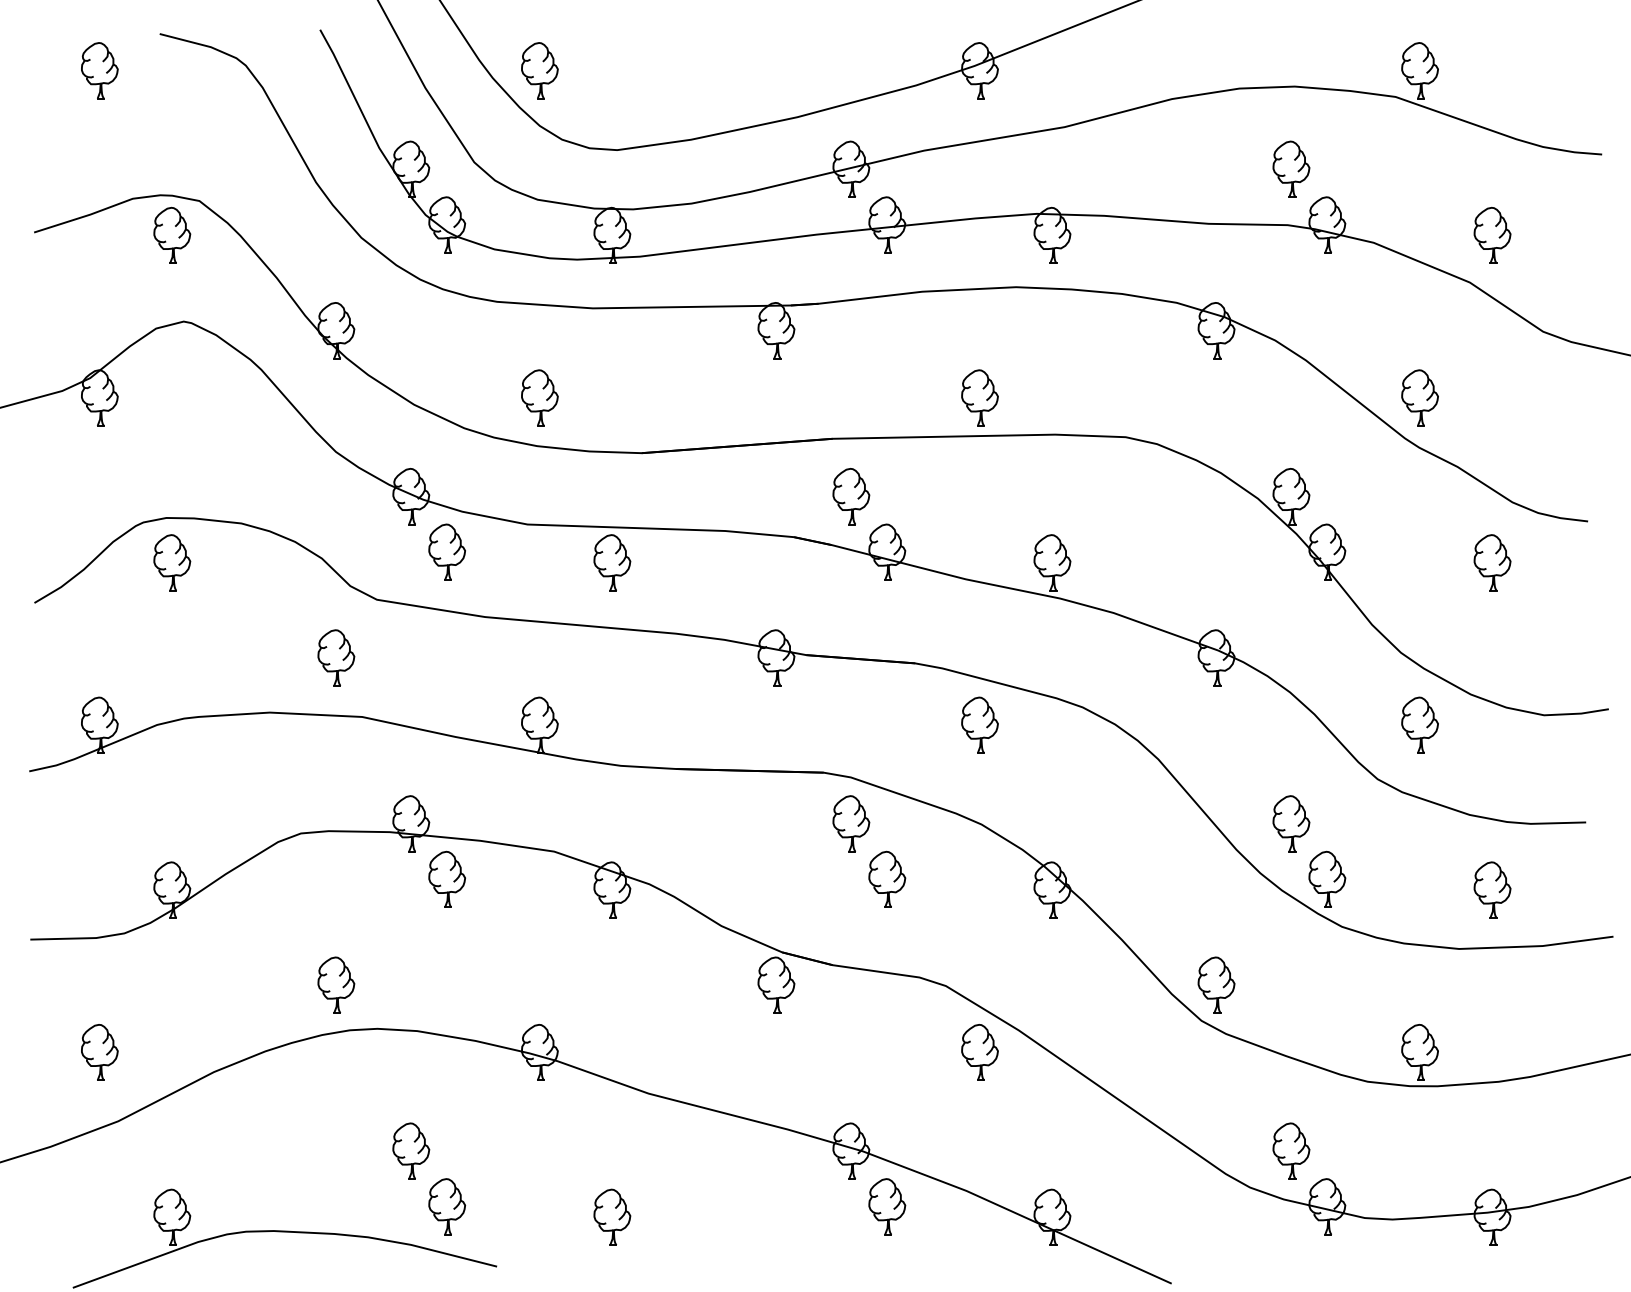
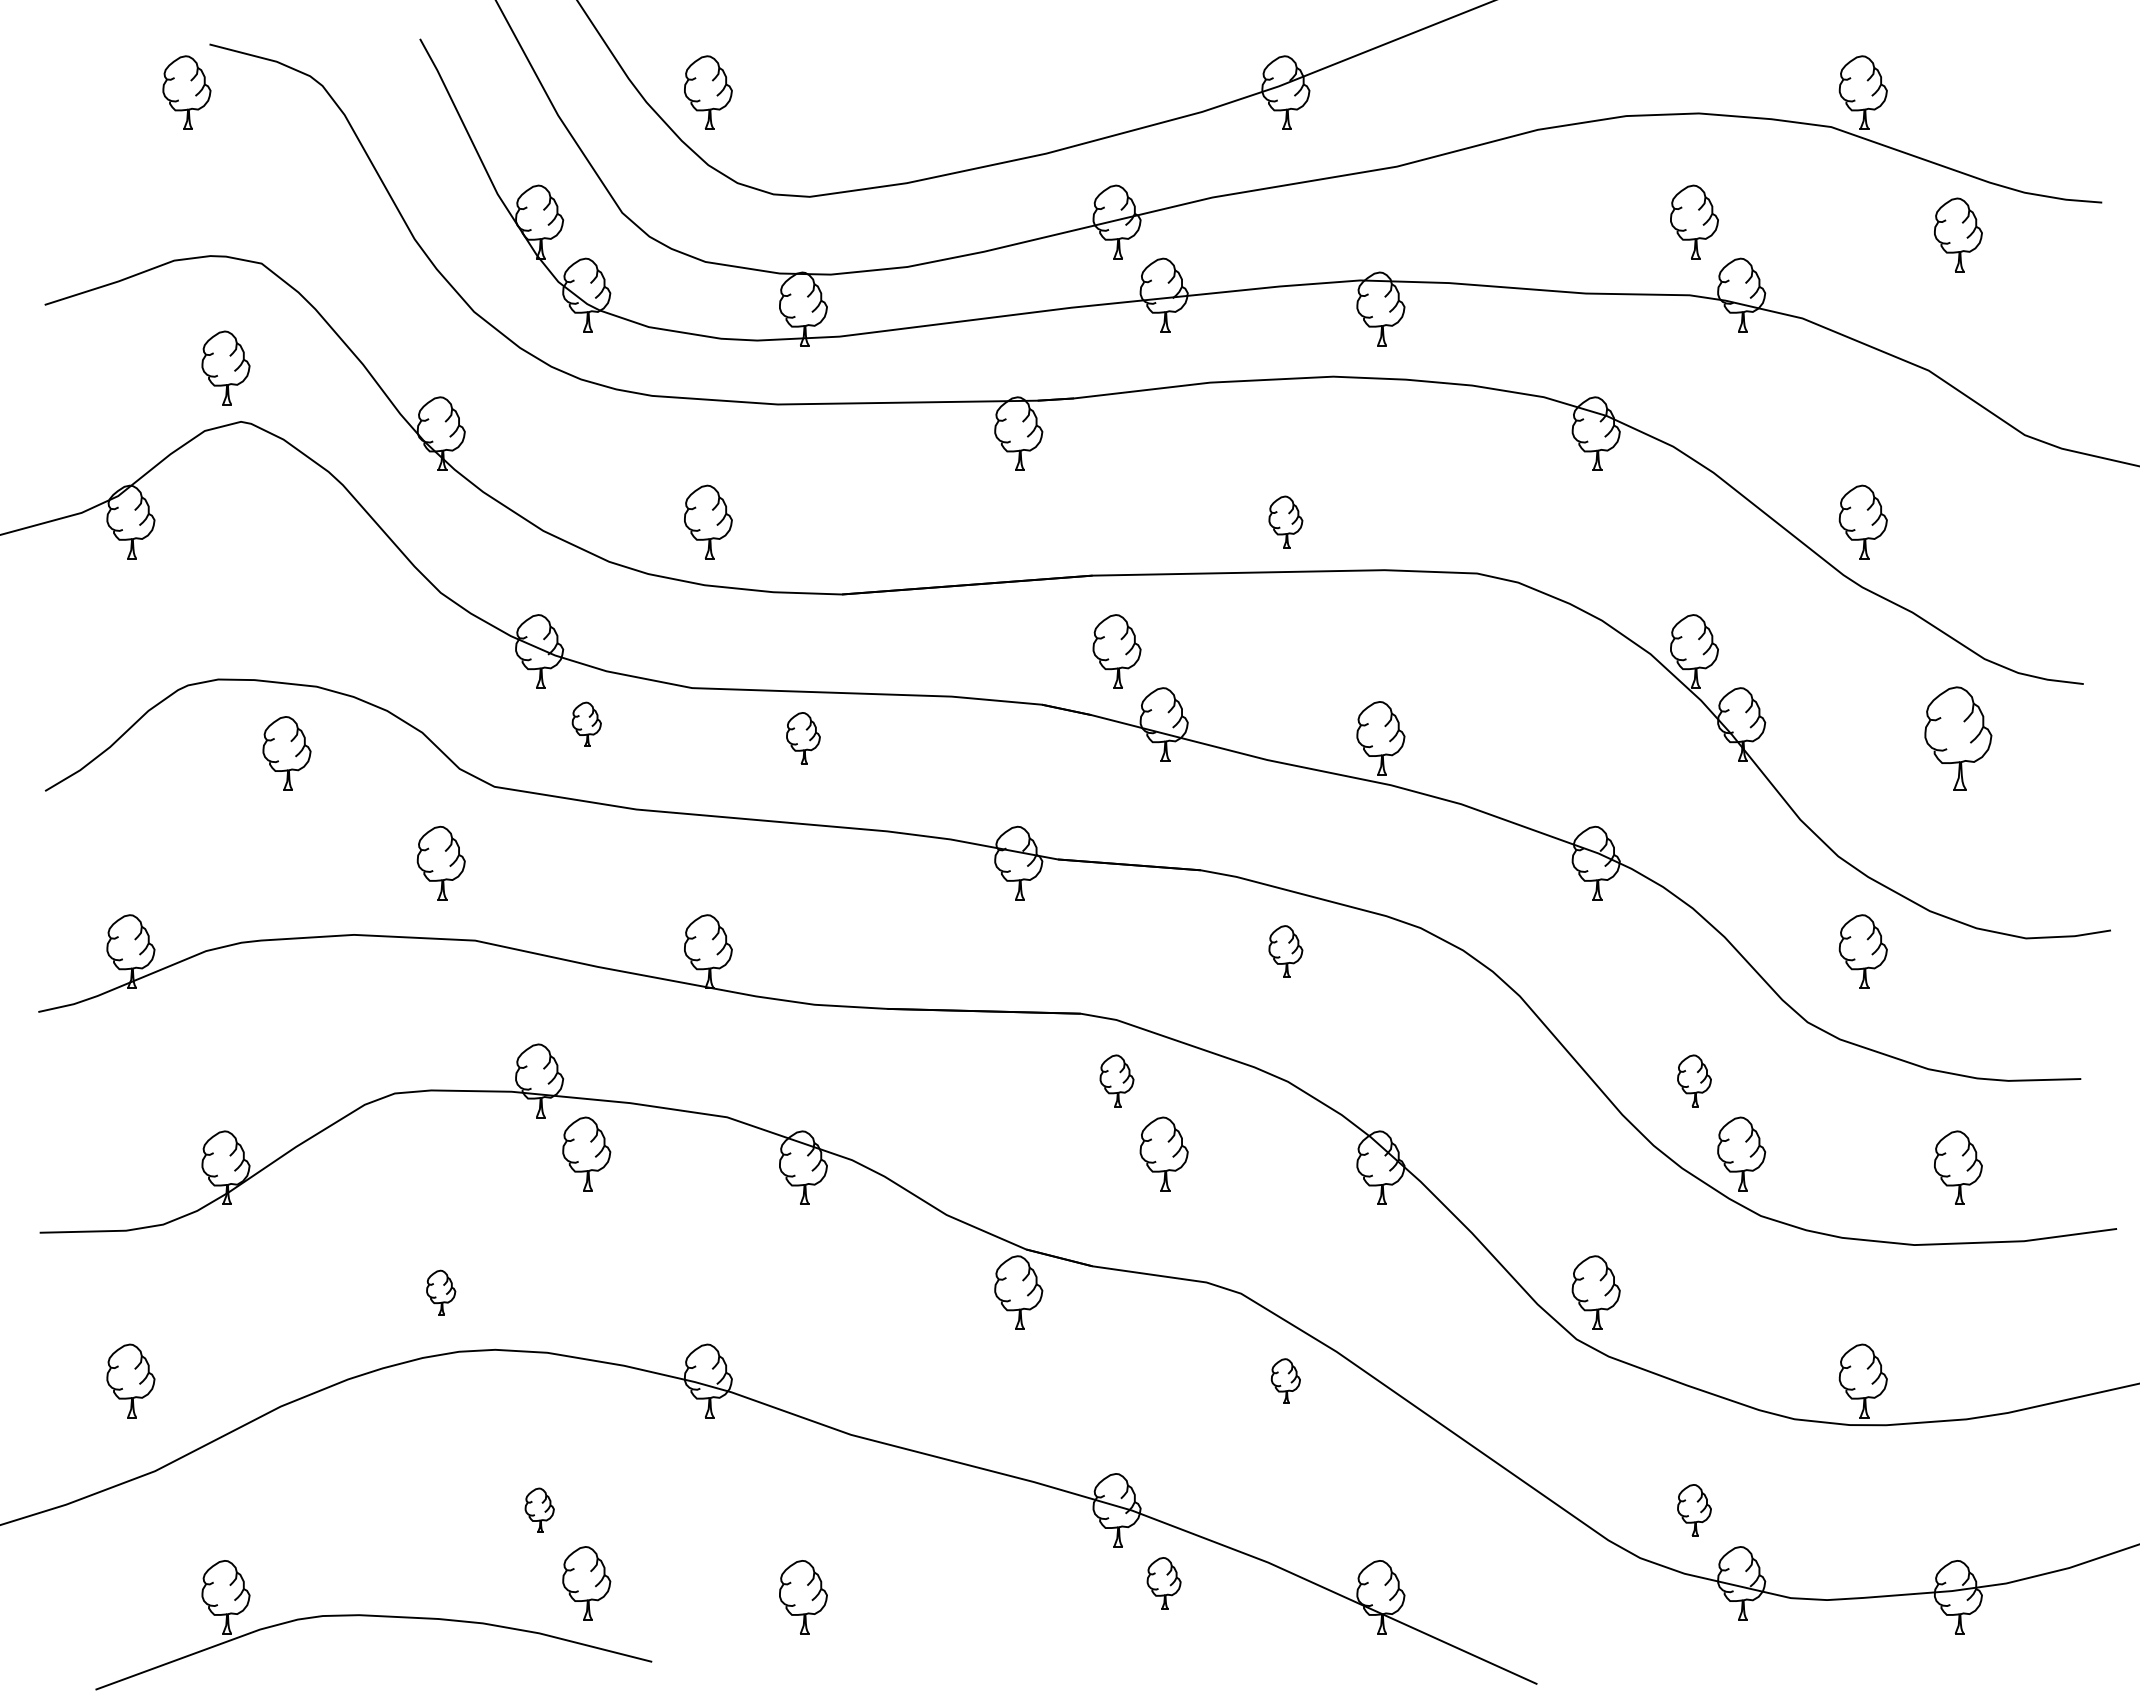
part: (99, 70) -> (186, 92), moved
part: (171, 235) -> (225, 367), moved
part: (1492, 235) -> (1958, 234), moved
part: (979, 397) -> (1285, 521), size x0.7
part: (447, 552) -> (586, 724), size x0.6
part: (171, 562) -> (286, 753), moved
part: (612, 562) -> (803, 738), size x0.7
part: (1492, 562) -> (1958, 738), size x1.4
part: (979, 725) -> (1285, 951), size x0.7
part: (850, 823) -> (1116, 1080), size x0.7
part: (1291, 823) -> (1694, 1080), size x0.7
part: (335, 985) -> (440, 1292), size x0.6
part: (979, 1052) -> (1285, 1380), size x0.6
part: (411, 1151) -> (539, 1510), size x0.6
part: (1291, 1151) -> (1694, 1510), size x0.7
part: (886, 1206) -> (1163, 1583), size x0.7

